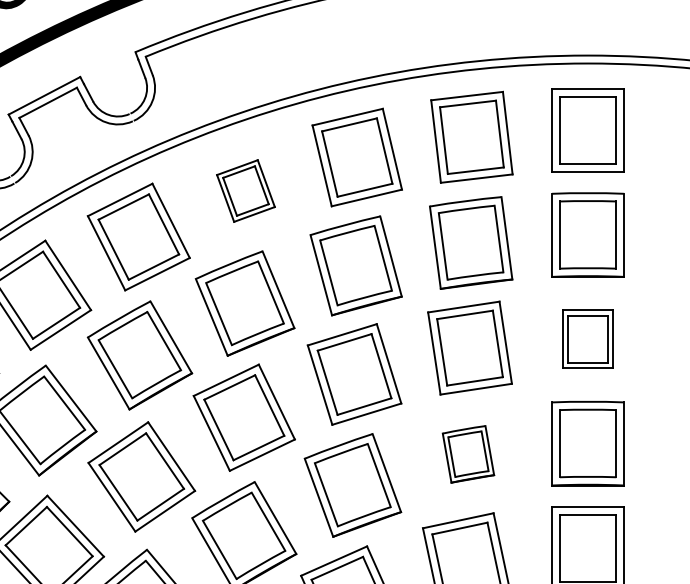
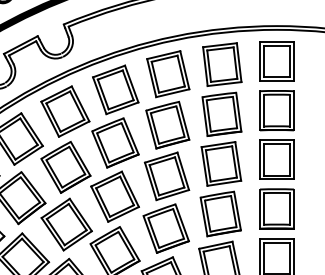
part: (245, 190) -> (115, 89), size x1.67
part: (586, 338) -> (276, 159), size x1.43
part: (468, 453) -> (220, 213), size x1.67

